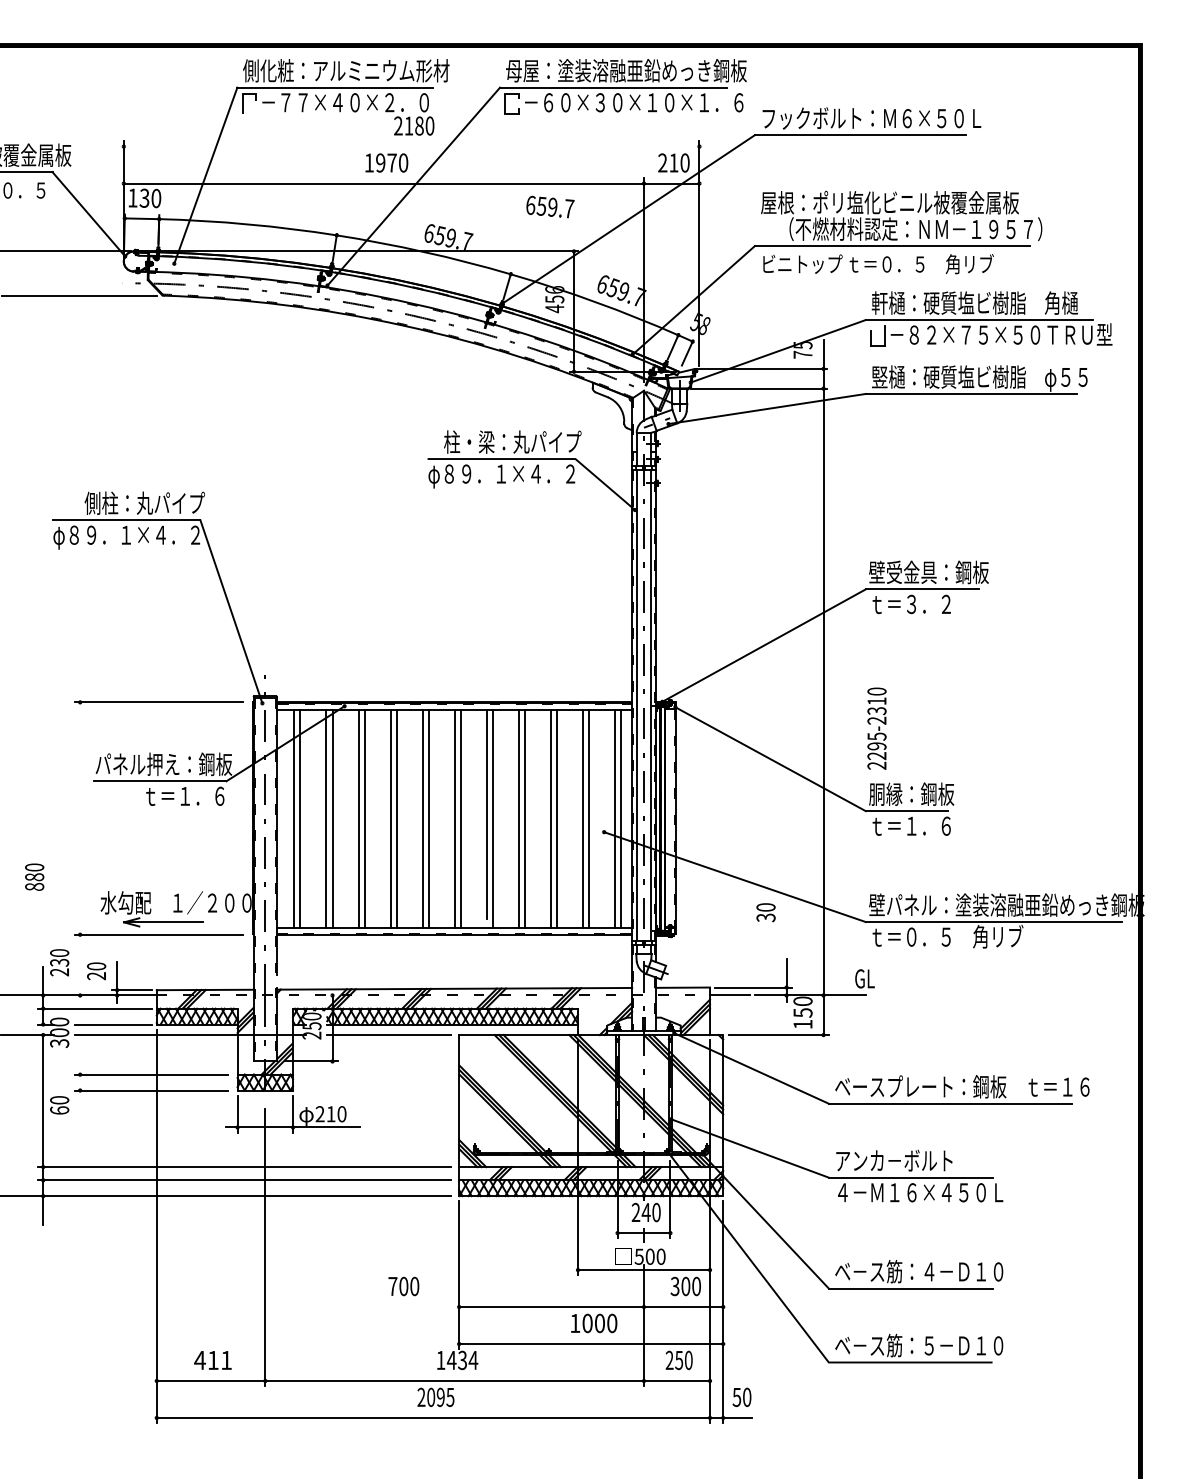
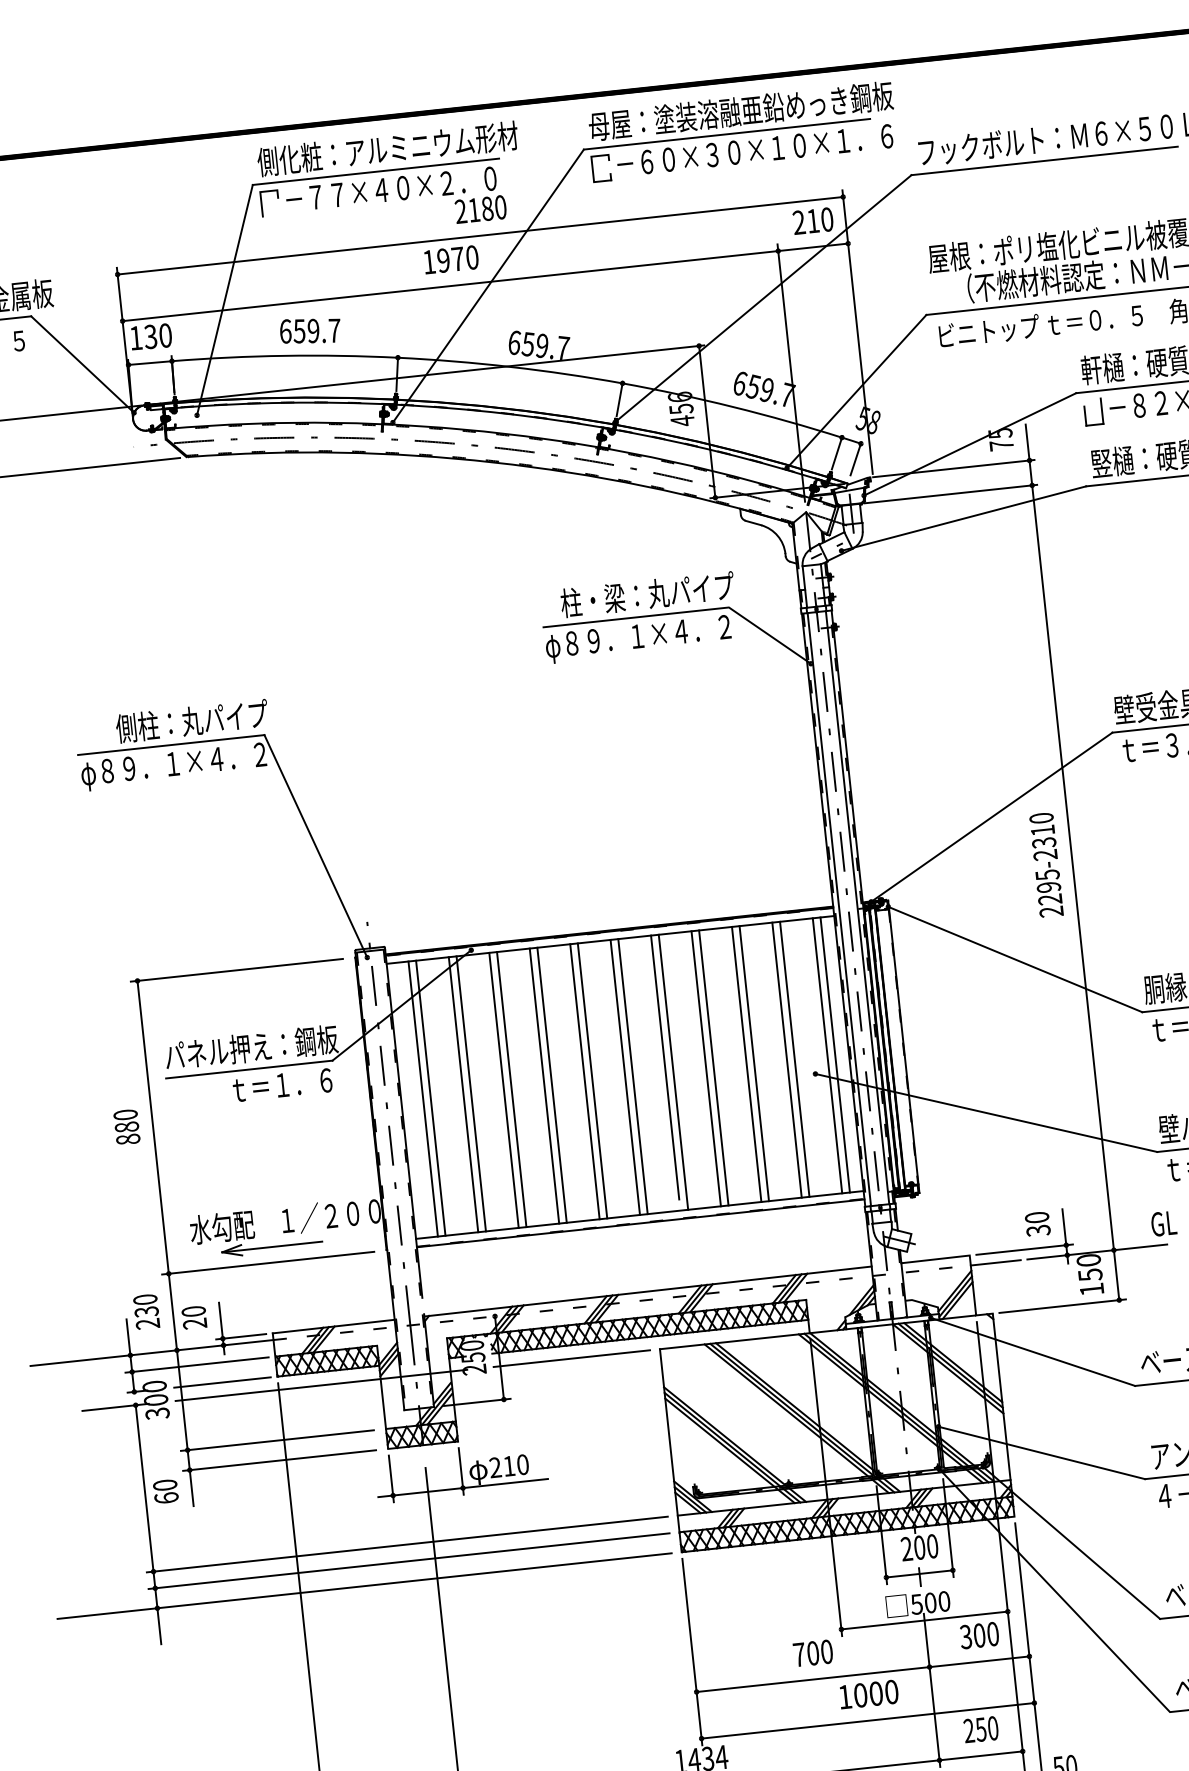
line: (411, 146) -> (480, 235), added
text: (550, 206) -> (310, 330), moved
text: (876, 728) -> (1045, 864), moved
text: (34, 876) -> (126, 1126), moved
line: (80, 910) -> (165, 1243), added
text: (765, 912) -> (1037, 1224), moved
text: (645, 1212) -> (918, 1547), 240 -> 200
text: (403, 1286) -> (812, 1653), moved

